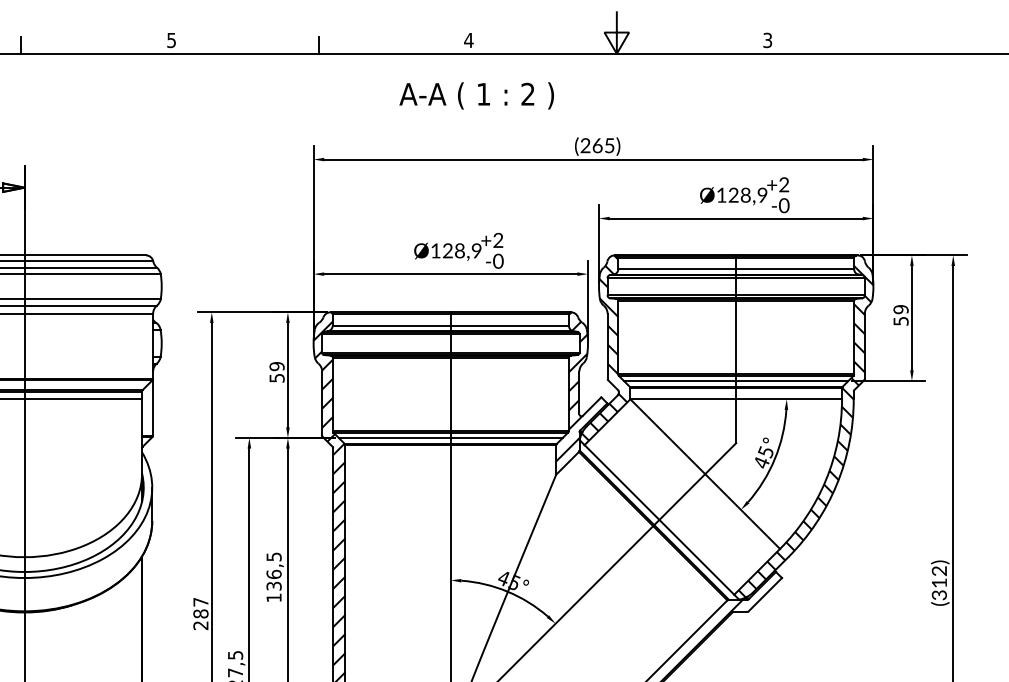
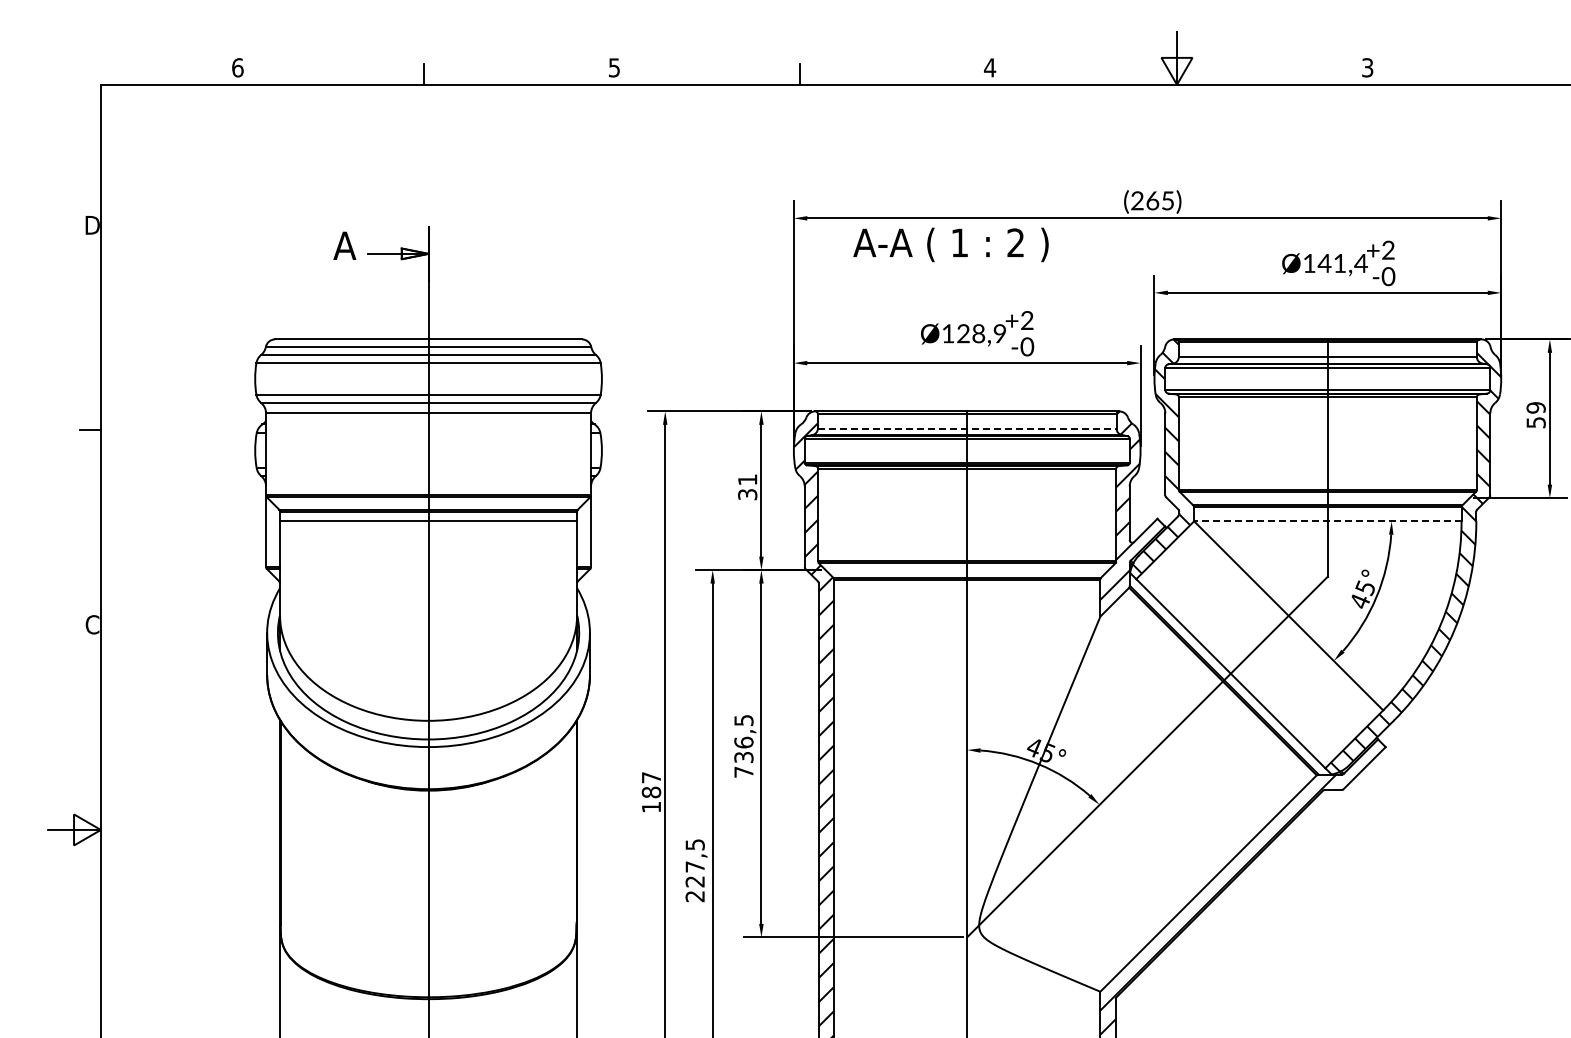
text: (476, 95) -> (950, 244), moved
text: (747, 194) -> (1342, 262), Ø128,9 -> Ø141,4
line: (451, 325) -> (967, 428), solid -> dashed
text: (276, 371) -> (747, 486), 59 -> 31
line: (735, 381) -> (1327, 498), removed
line: (735, 399) -> (1327, 521), solid -> dashed
line: (450, 438) -> (966, 570), removed
text: (273, 597) -> (743, 771), 136,5 -> 736,5
text: (200, 625) -> (650, 807), 287 -> 187

